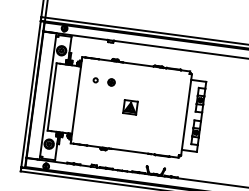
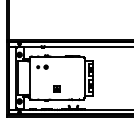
part: (129, 105) -> (56, 88), moved

